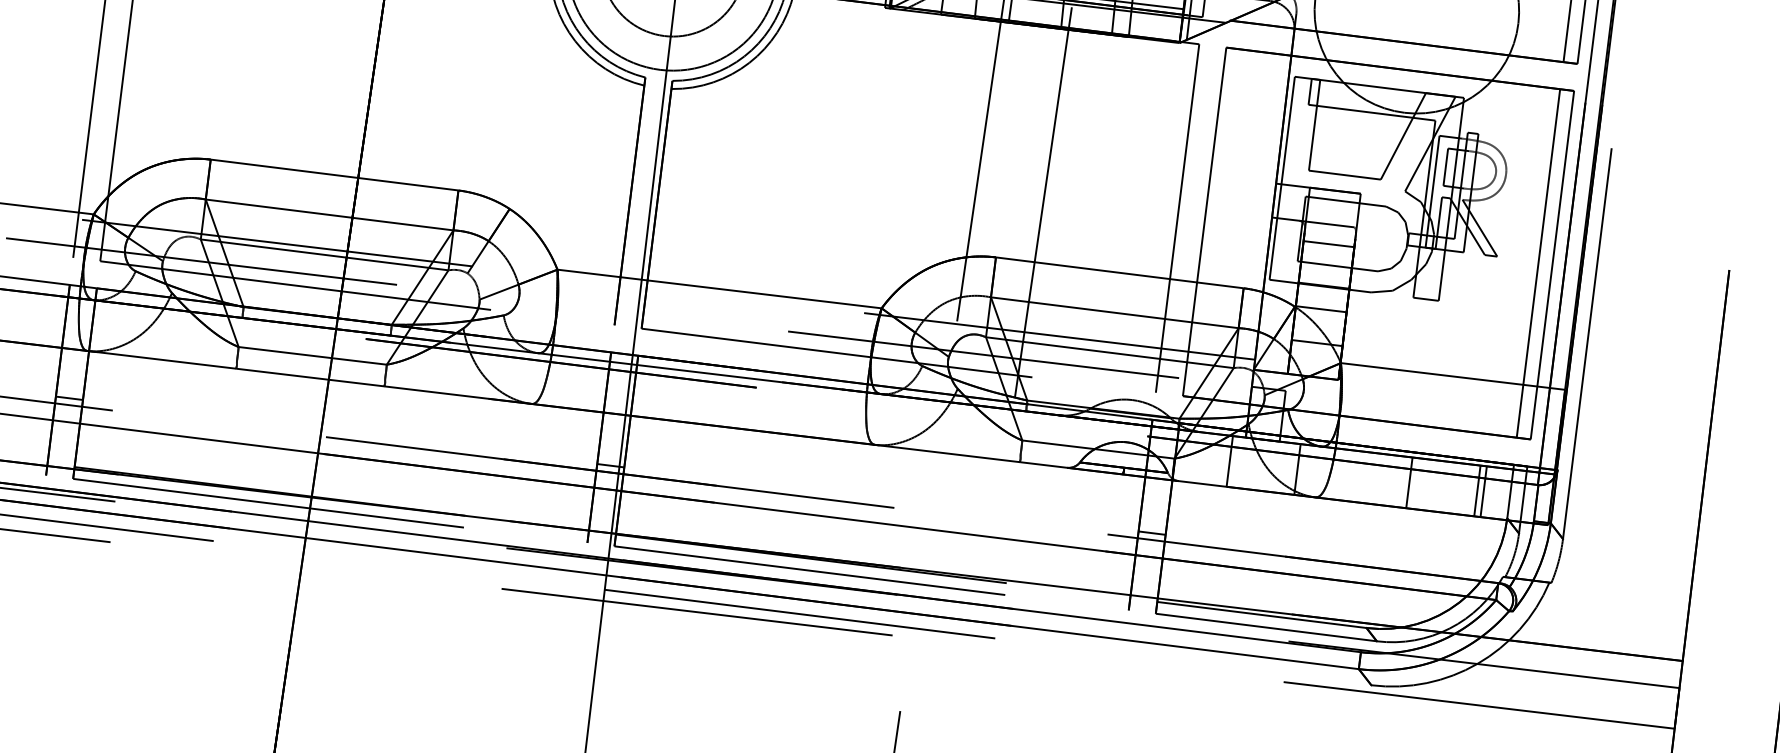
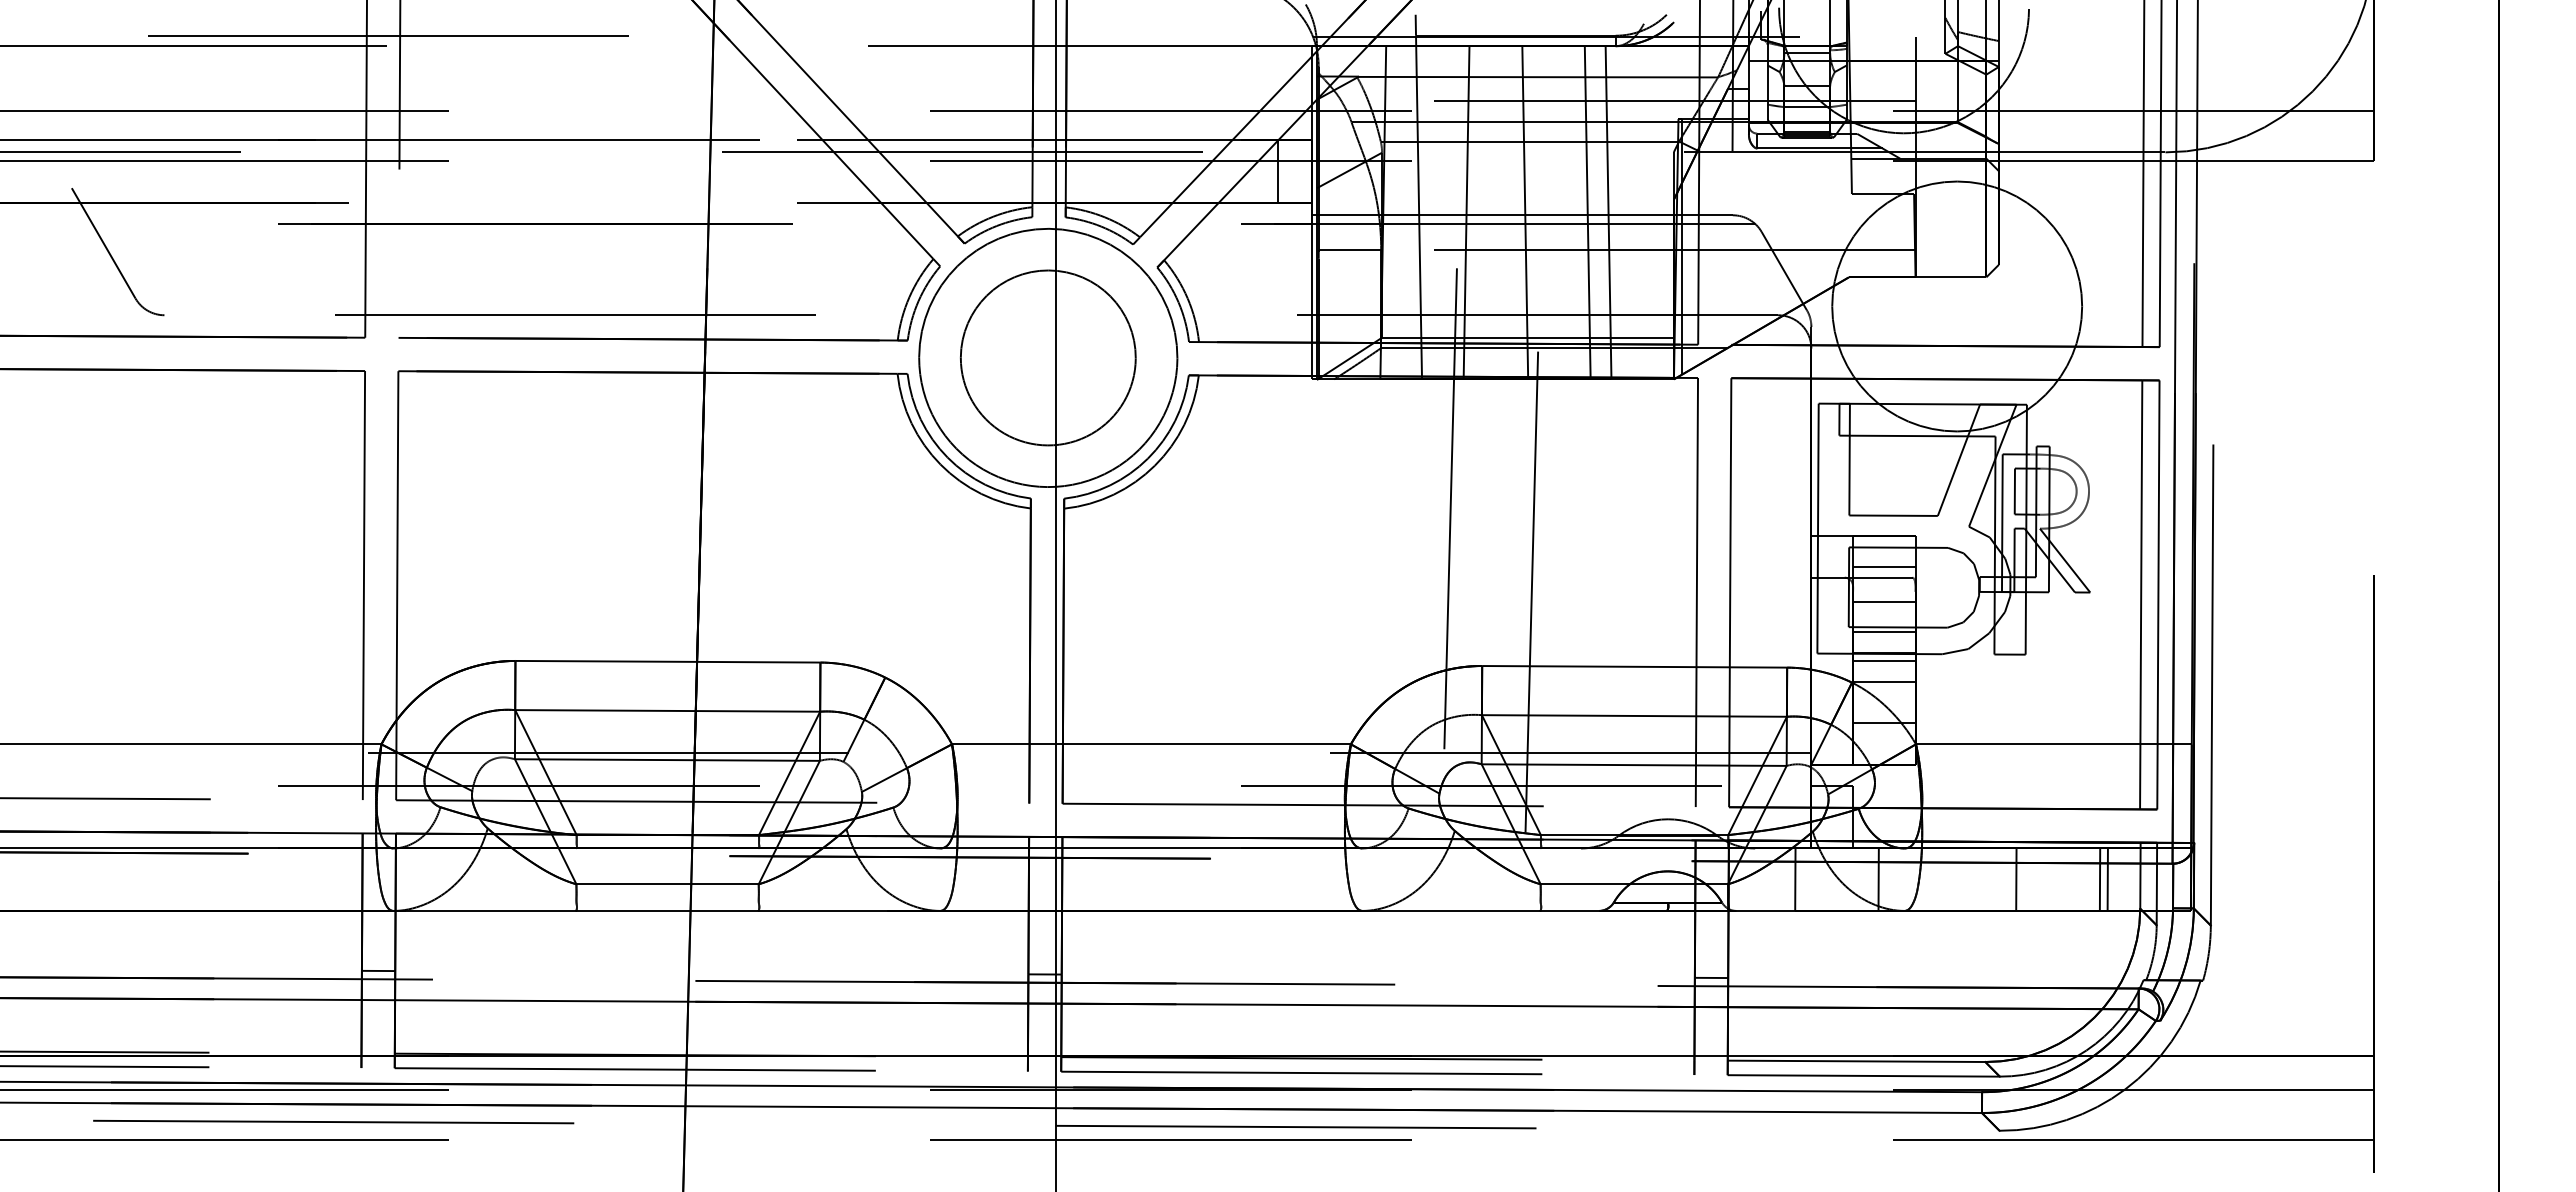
line: (1332, 215) -> (1884, 566), added
line: (1326, 268) -> (1884, 631), added
line: (1323, 291) -> (1884, 660), added

